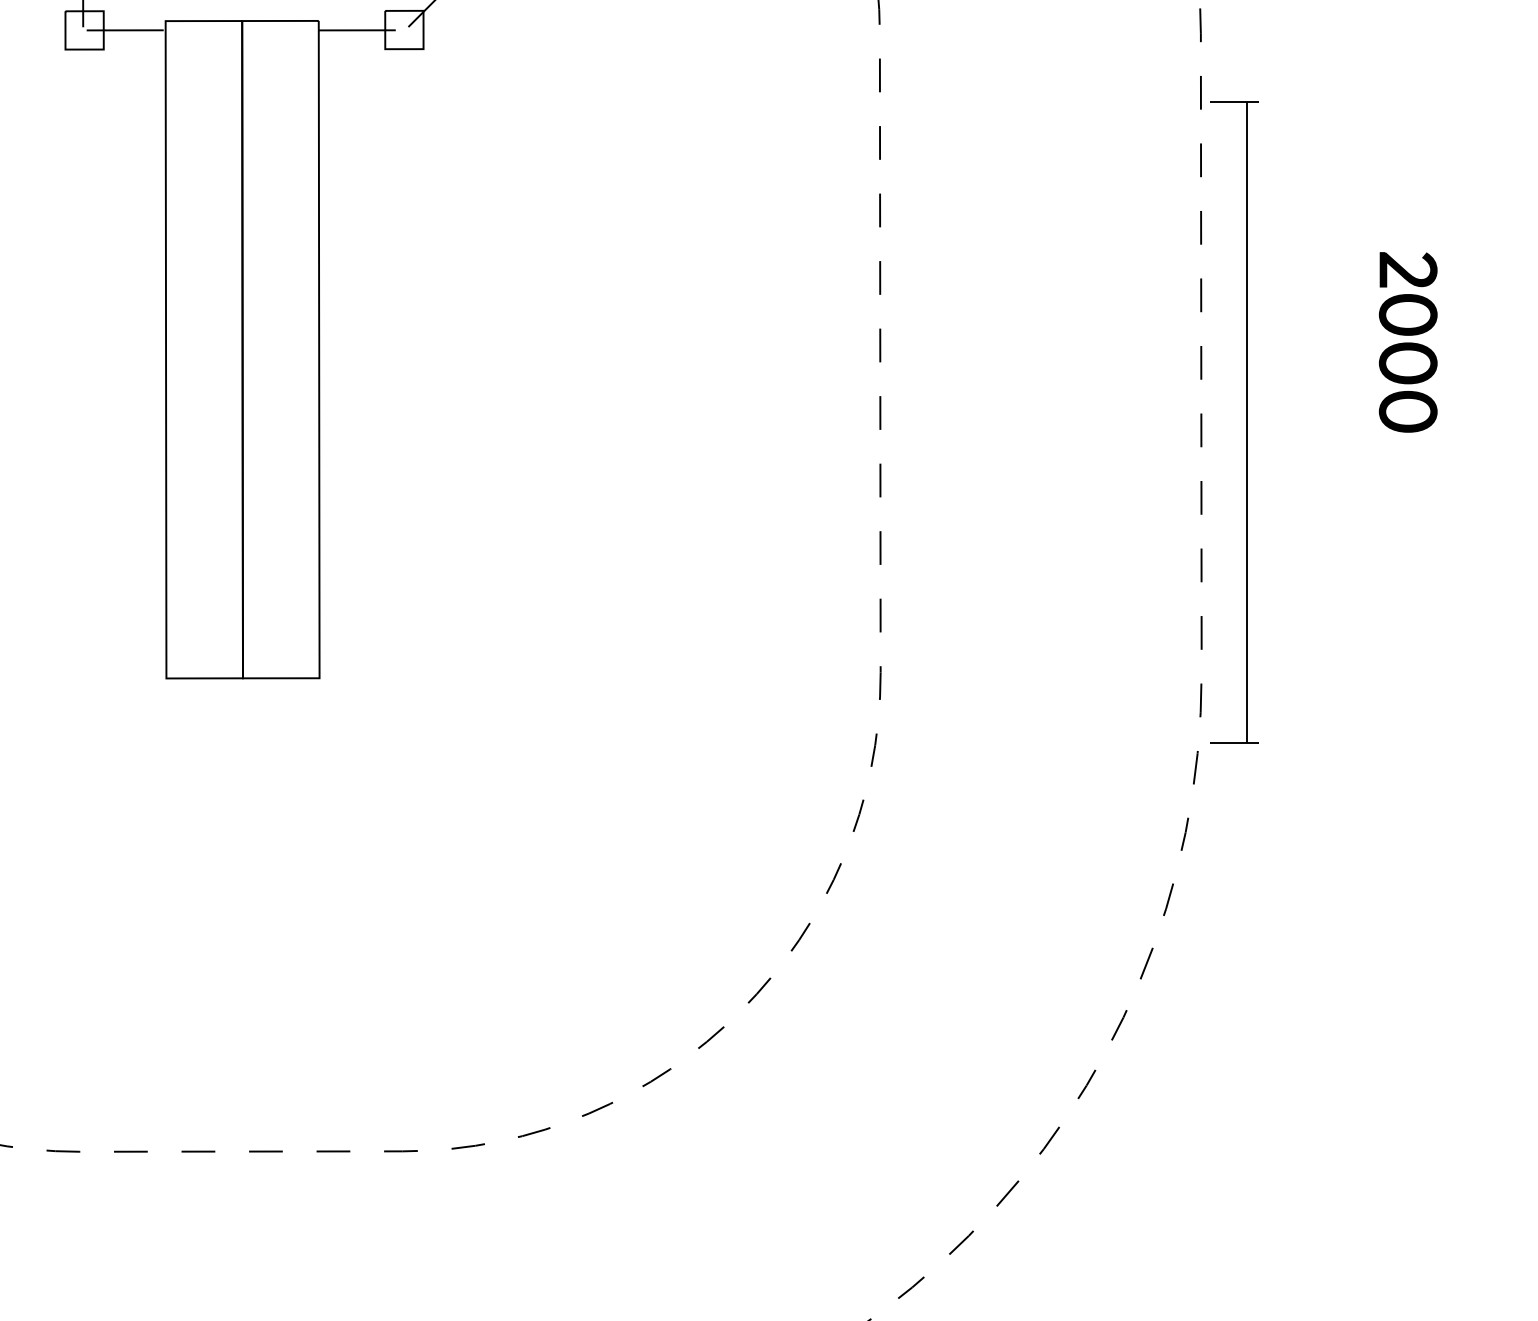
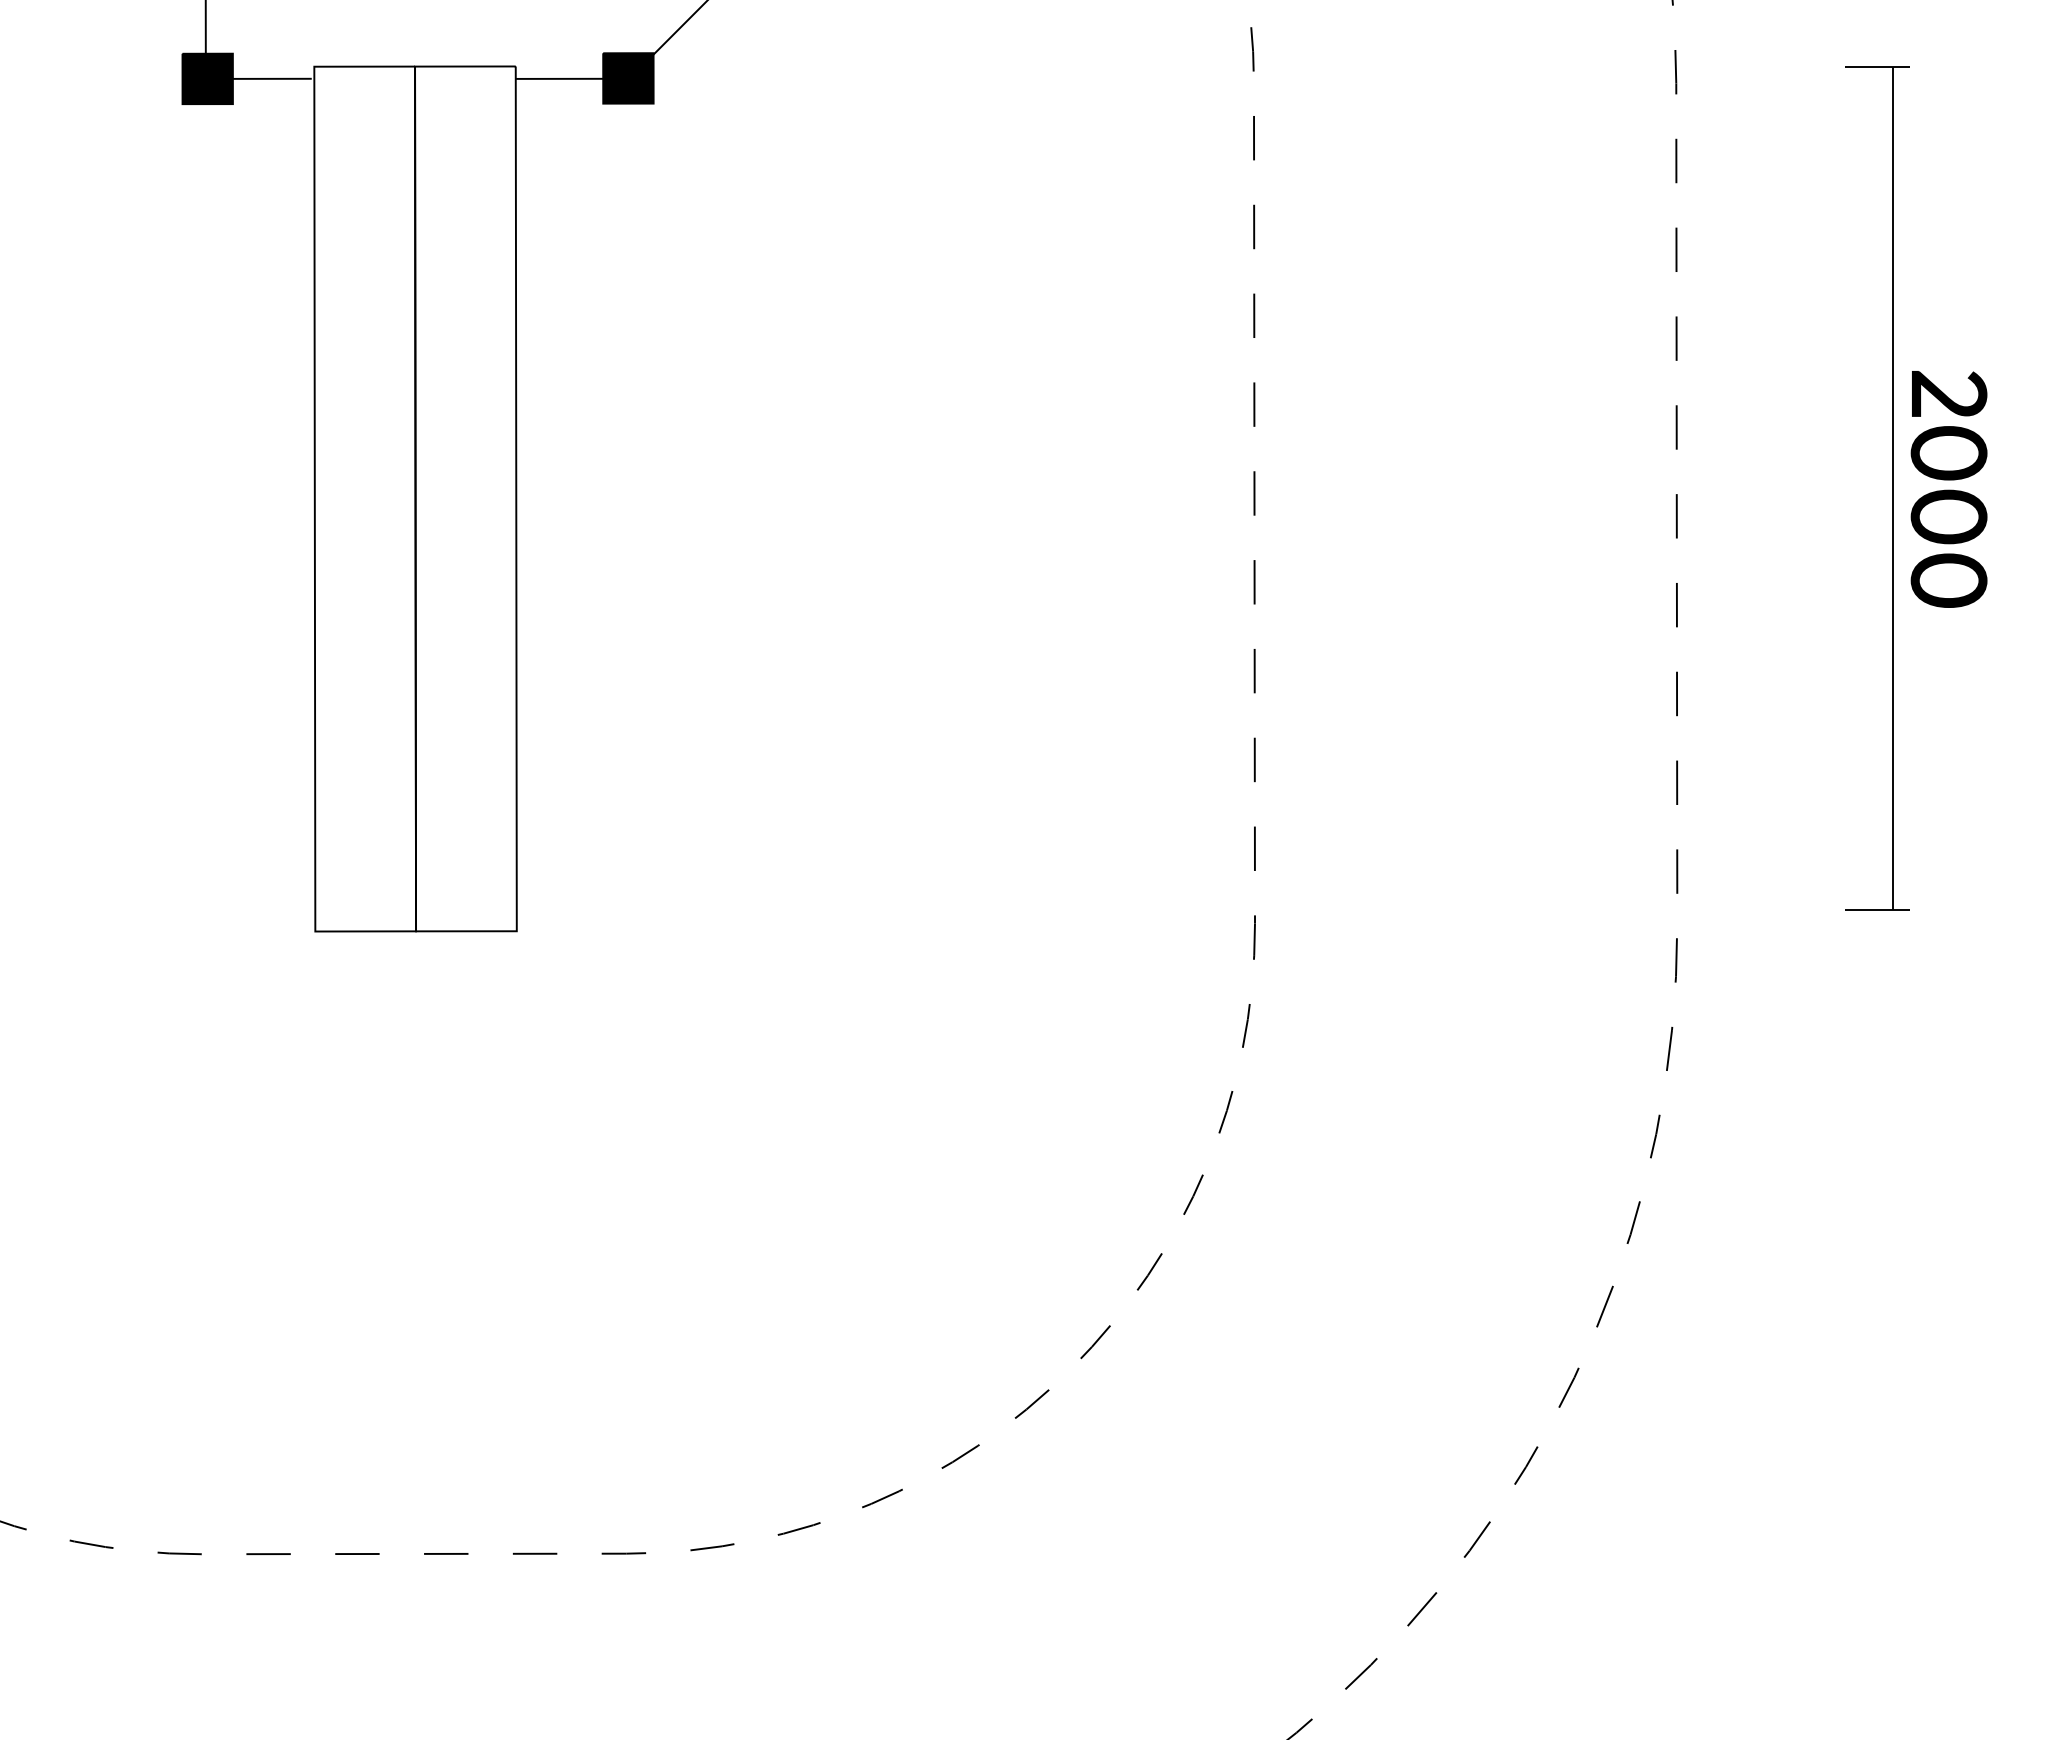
fill: (84, 30) -> (207, 78), added
fill: (404, 30) -> (628, 78), added
part: (1245, 422) -> (1892, 488), moved

